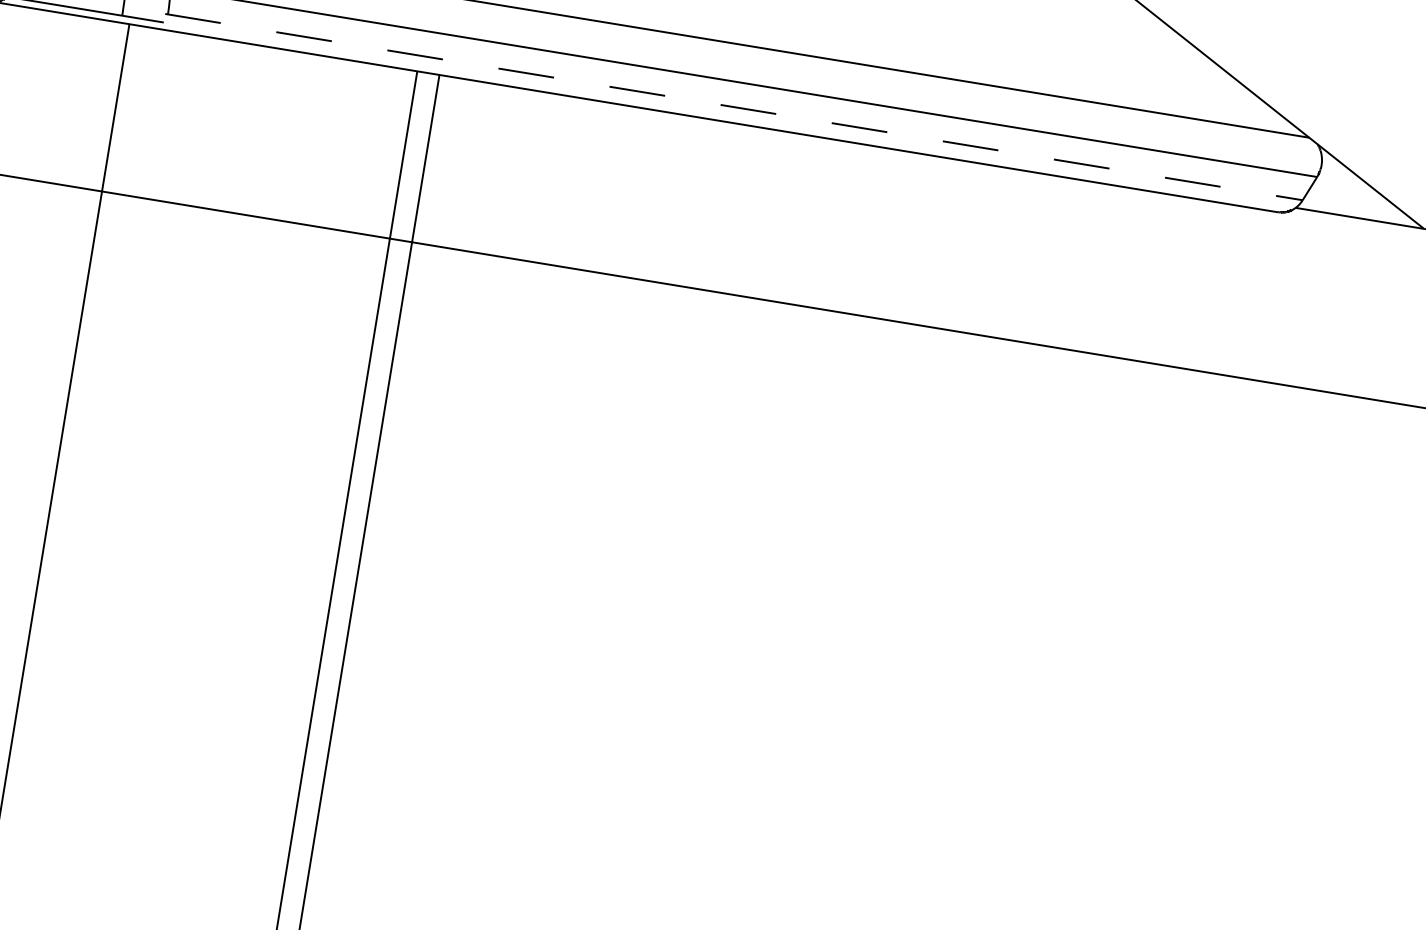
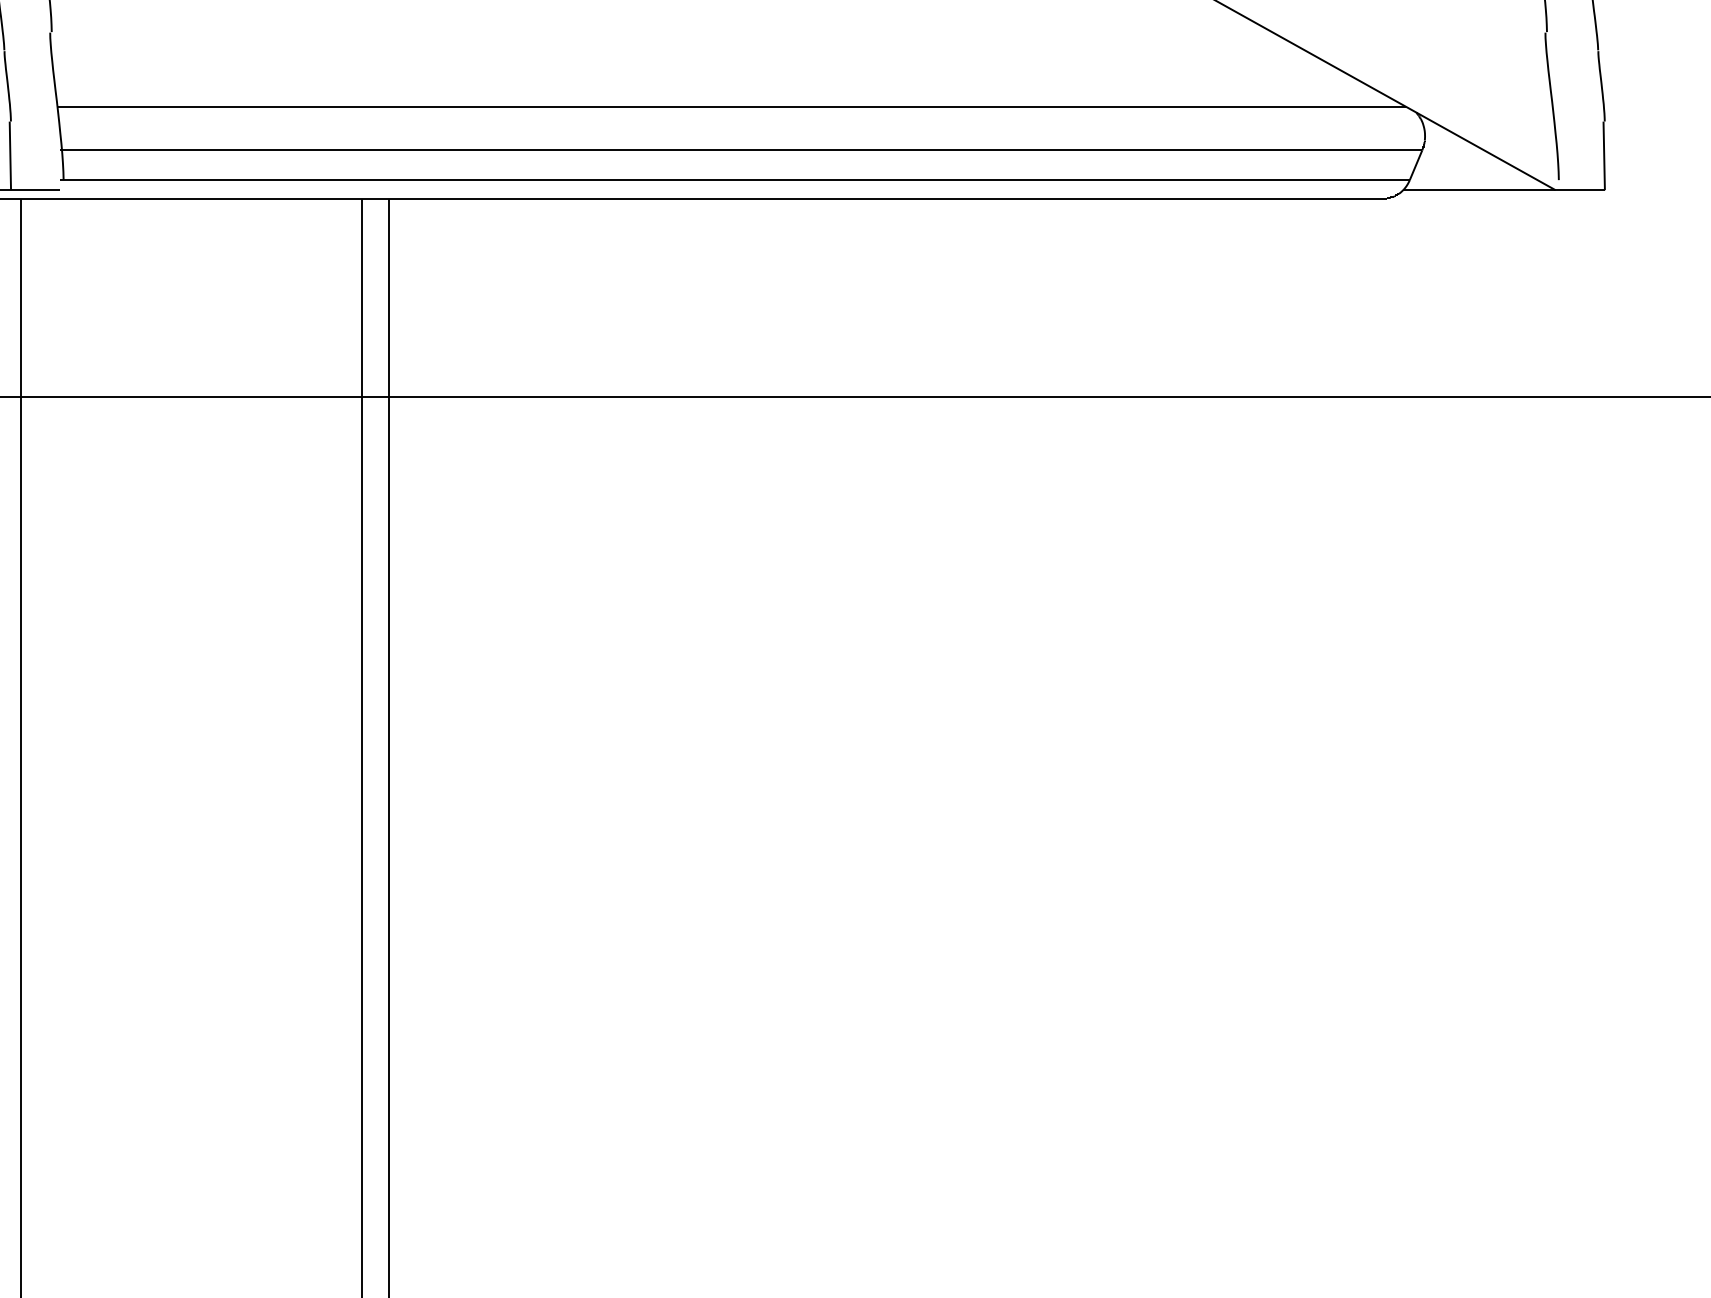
line: (734, 107) -> (735, 180), dashed -> solid

